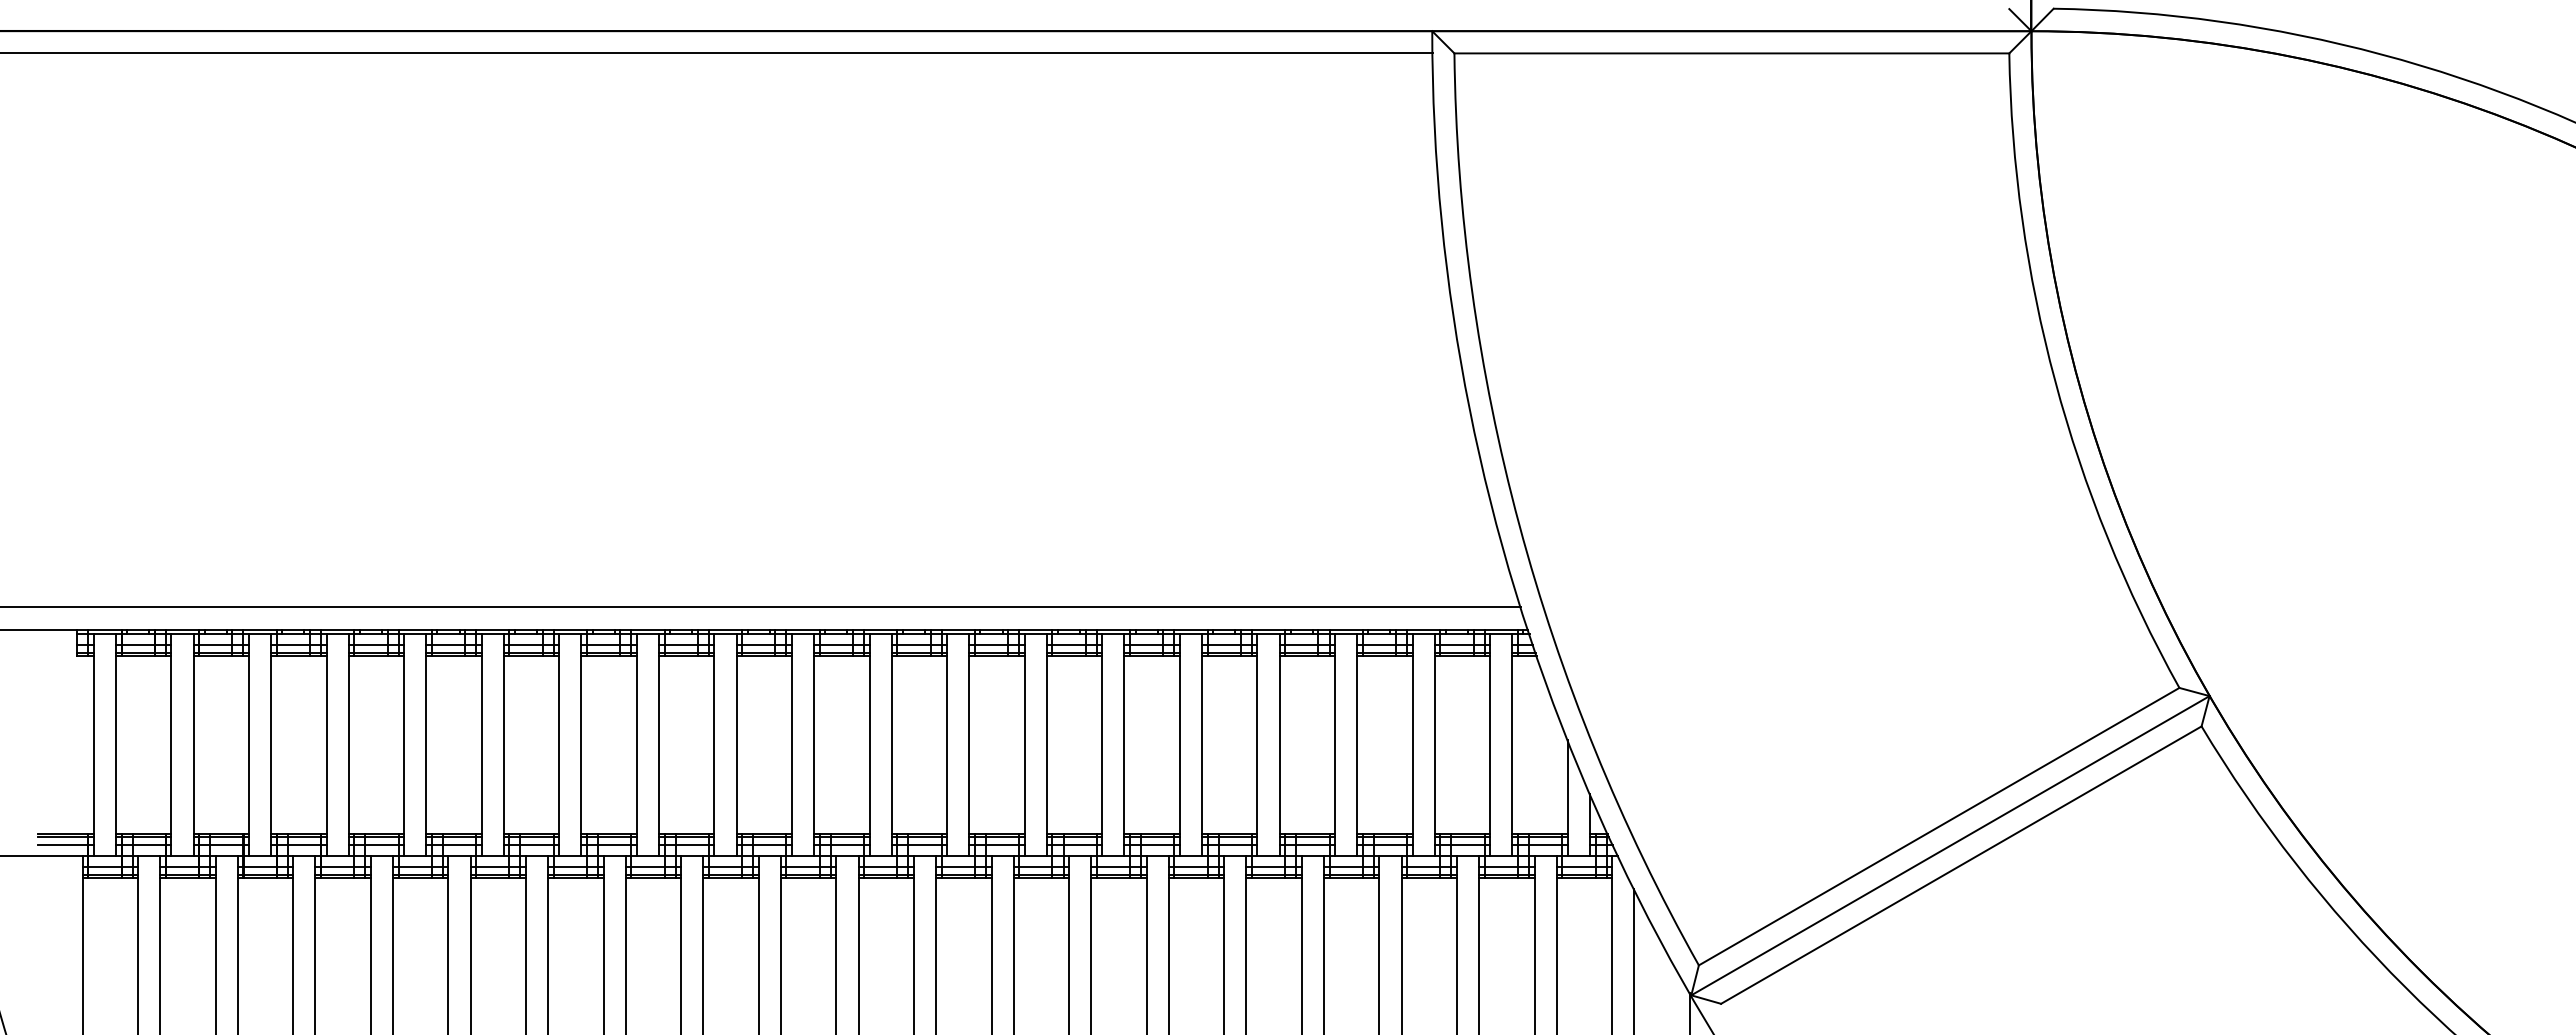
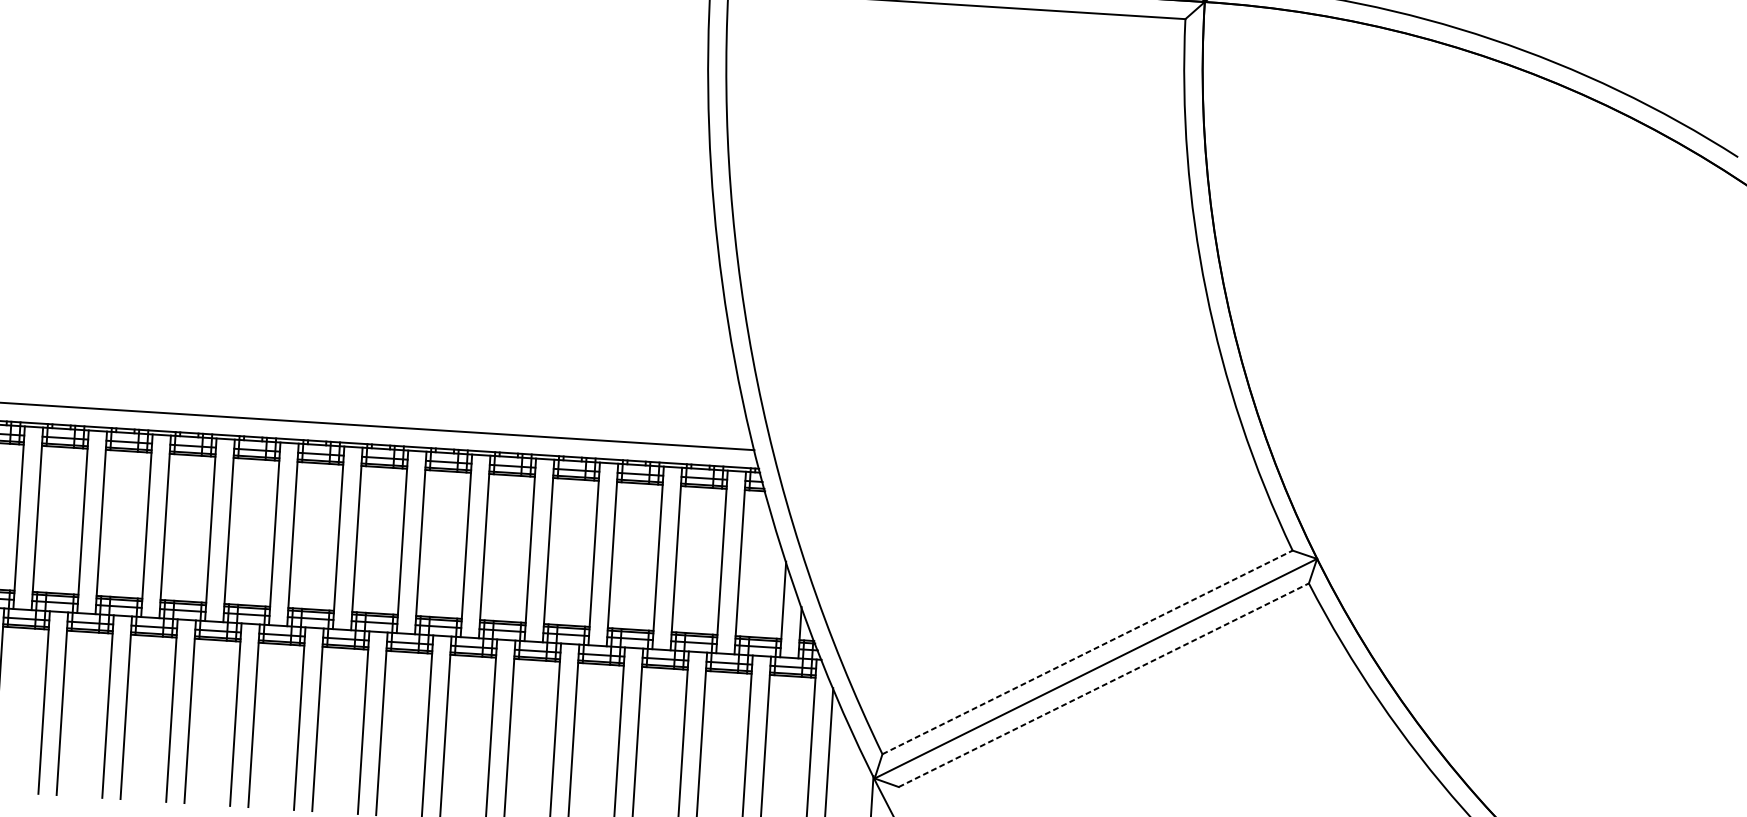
line: (1939, 826) -> (1087, 652), solid -> dashed
line: (1961, 864) -> (1104, 684), solid -> dashed

